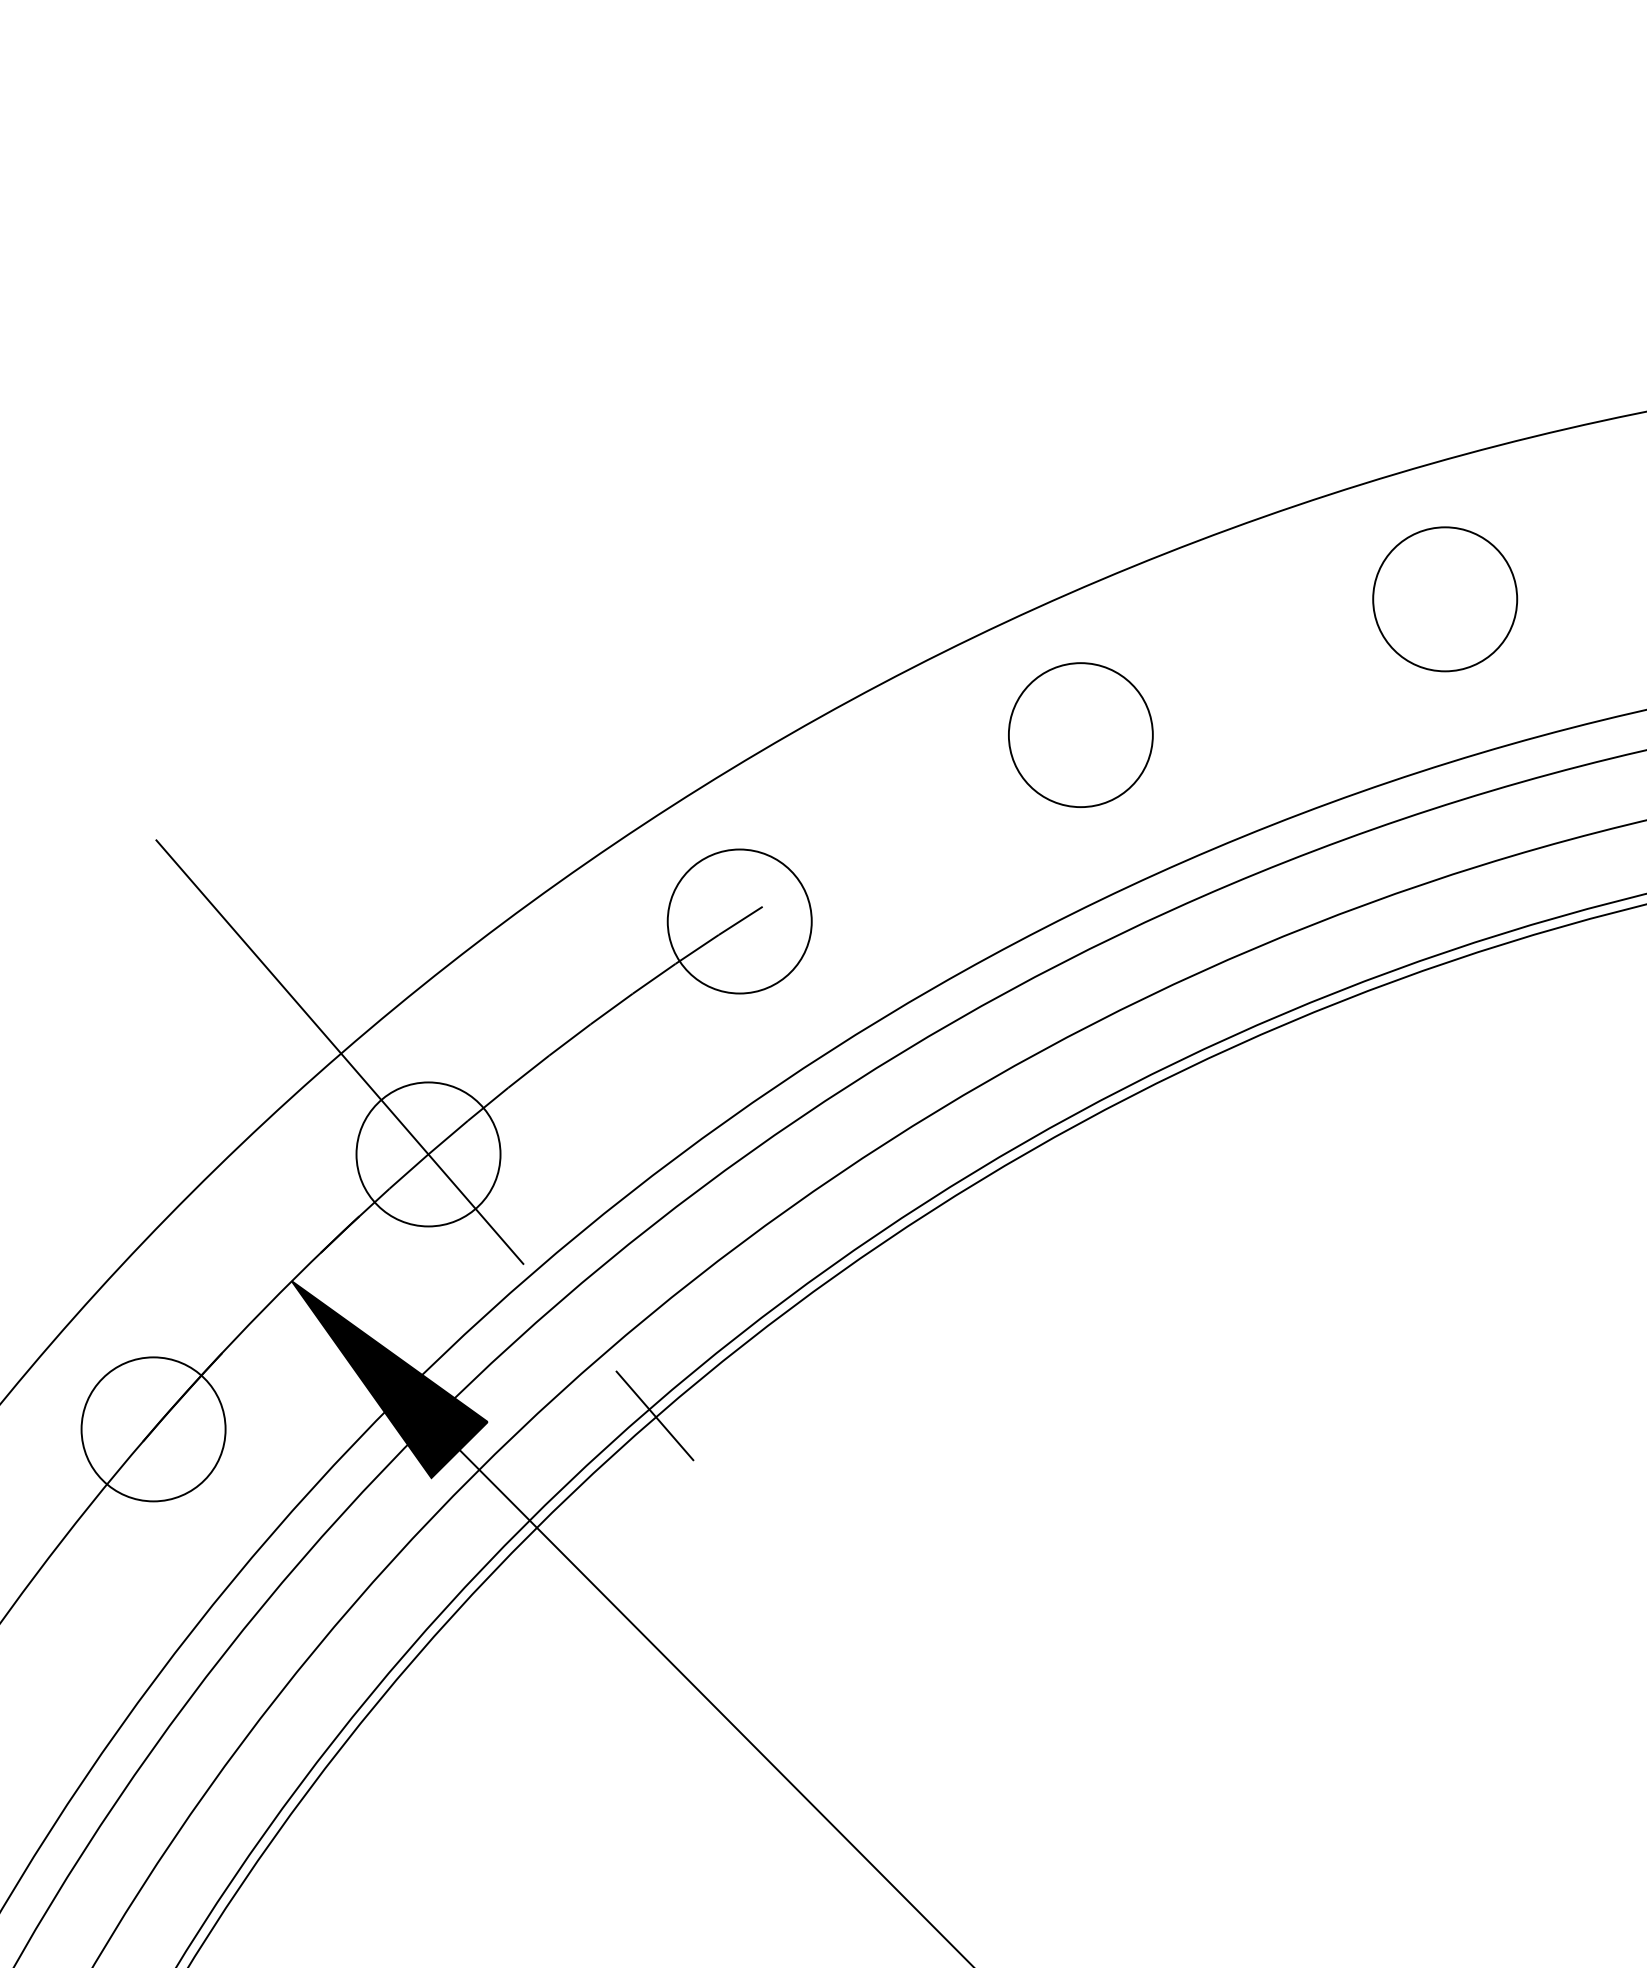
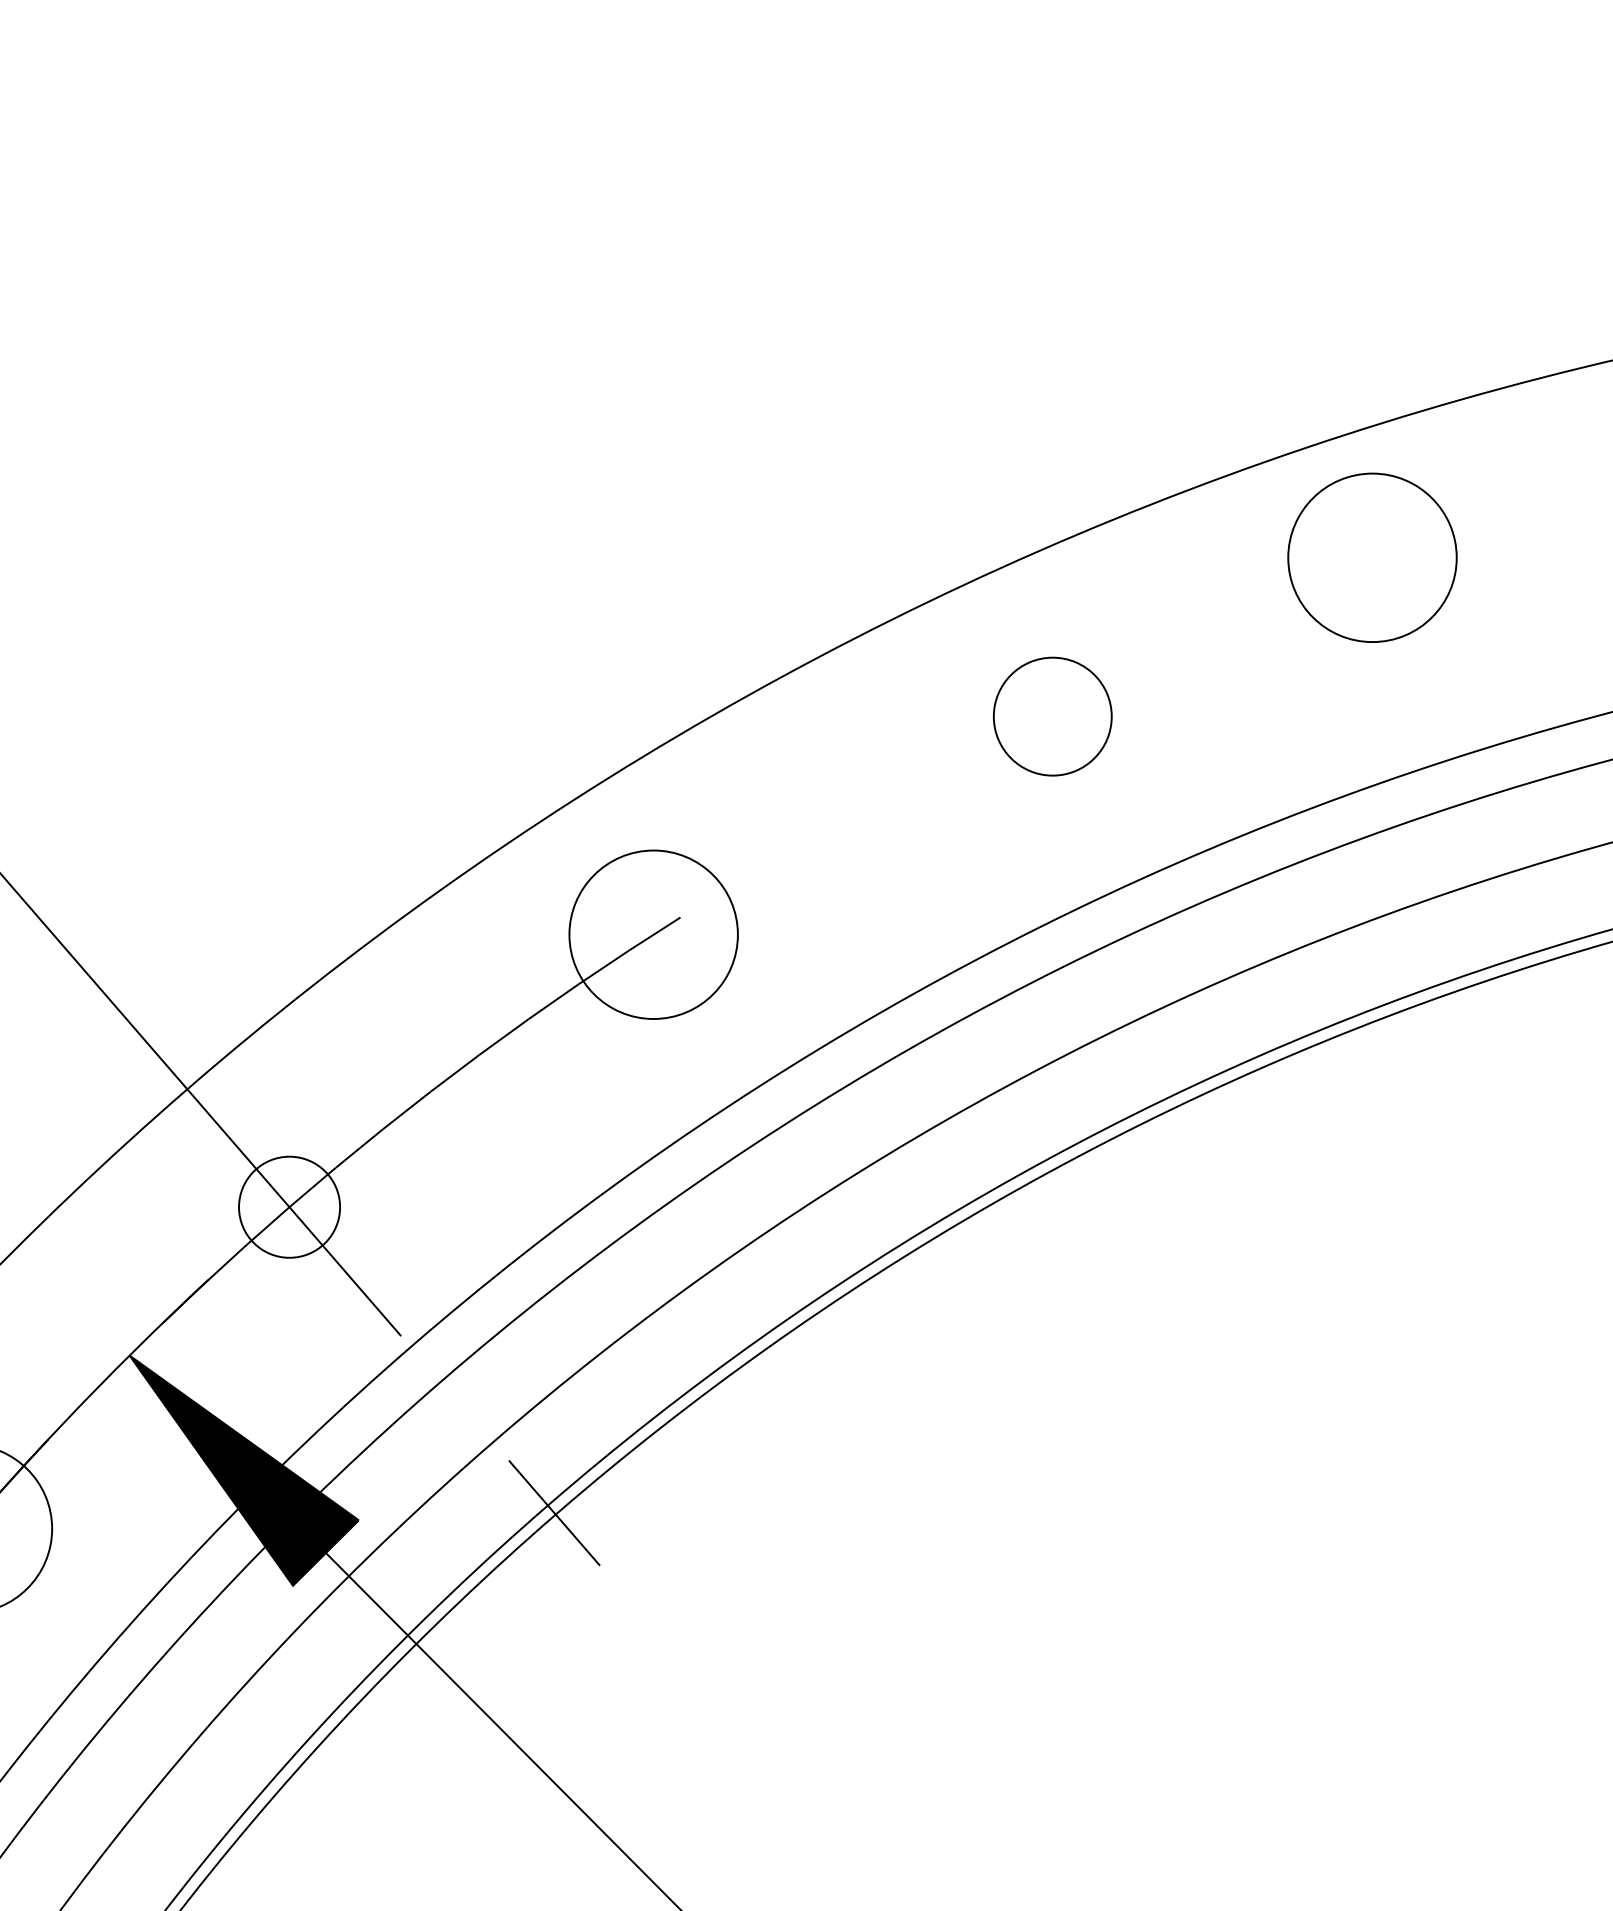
circle: (1445, 599) -> (1372, 558), moved
circle: (1080, 734) -> (1052, 715), size x0.7
circle: (428, 1154) -> (289, 1207), size x0.6

